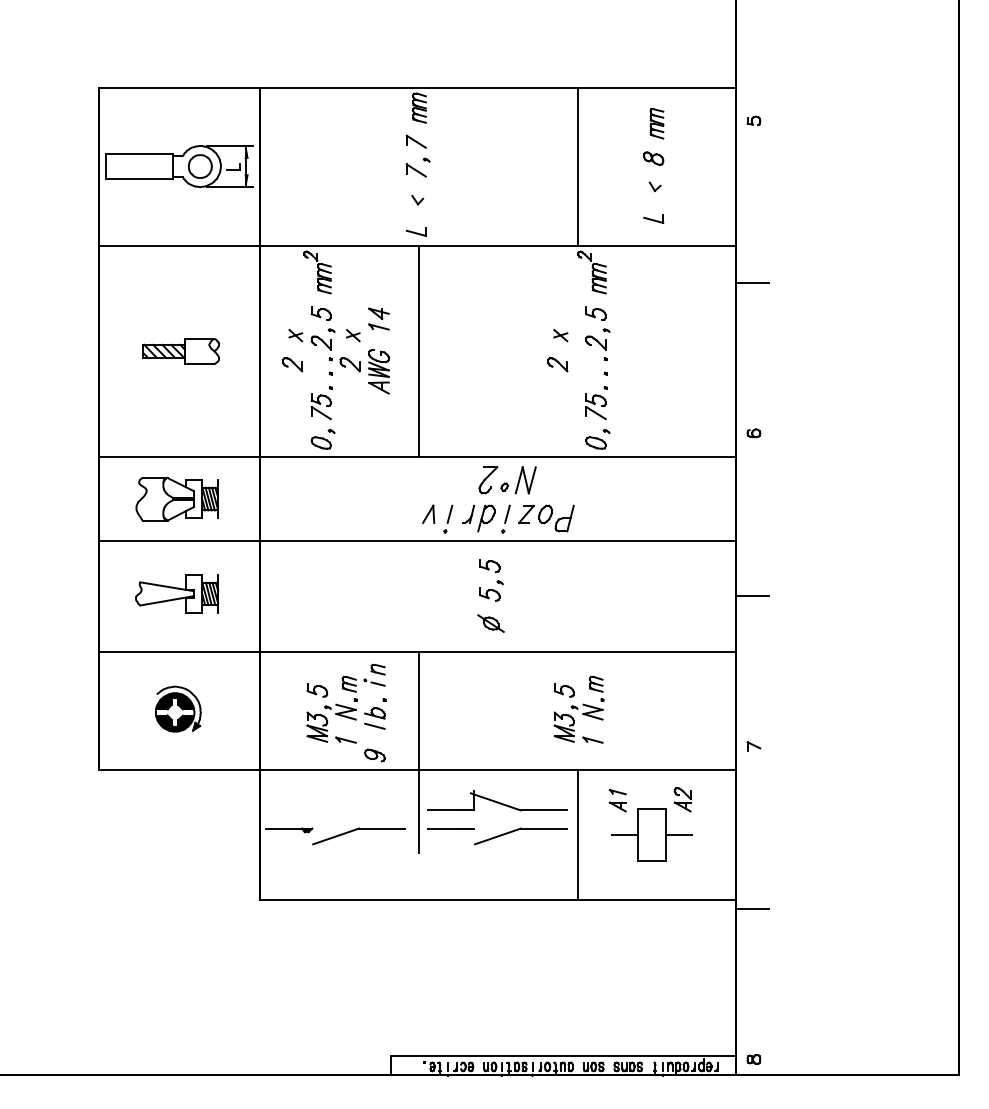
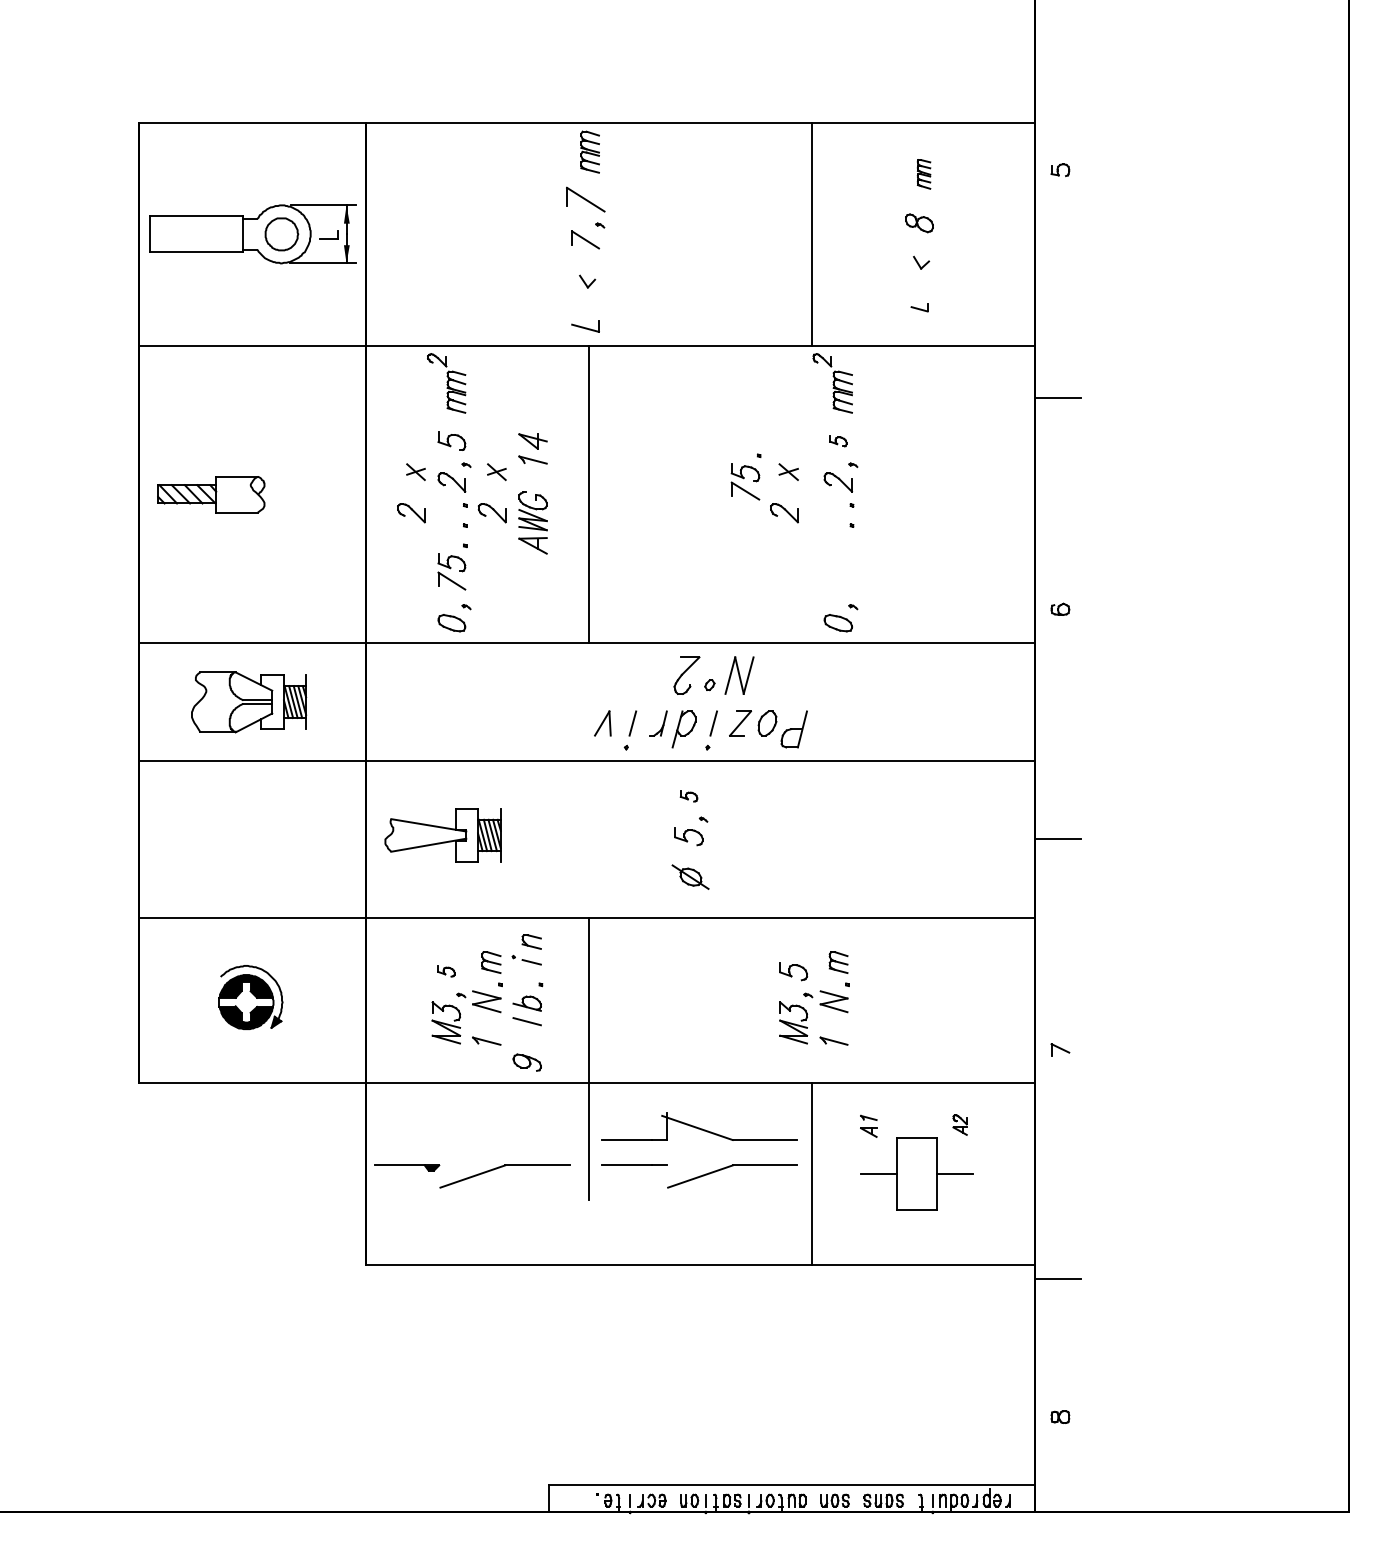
part: (656, 123) -> (923, 173), size x0.7
part: (415, 141) -> (584, 199), size x1.4
part: (653, 218) -> (919, 307), size x0.6
part: (595, 313) -> (837, 441), size x0.6
part: (180, 351) -> (210, 494), moved
part: (596, 402) -> (746, 476), moved
part: (489, 566) -> (688, 796), size x0.6
part: (177, 593) -> (443, 834), moved
part: (317, 690) -> (446, 971), size x0.6
part: (682, 799) -> (959, 1124), size x0.6
part: (617, 800) -> (868, 1125), size x0.7
part: (753, 1059) -> (1059, 1417), moved

